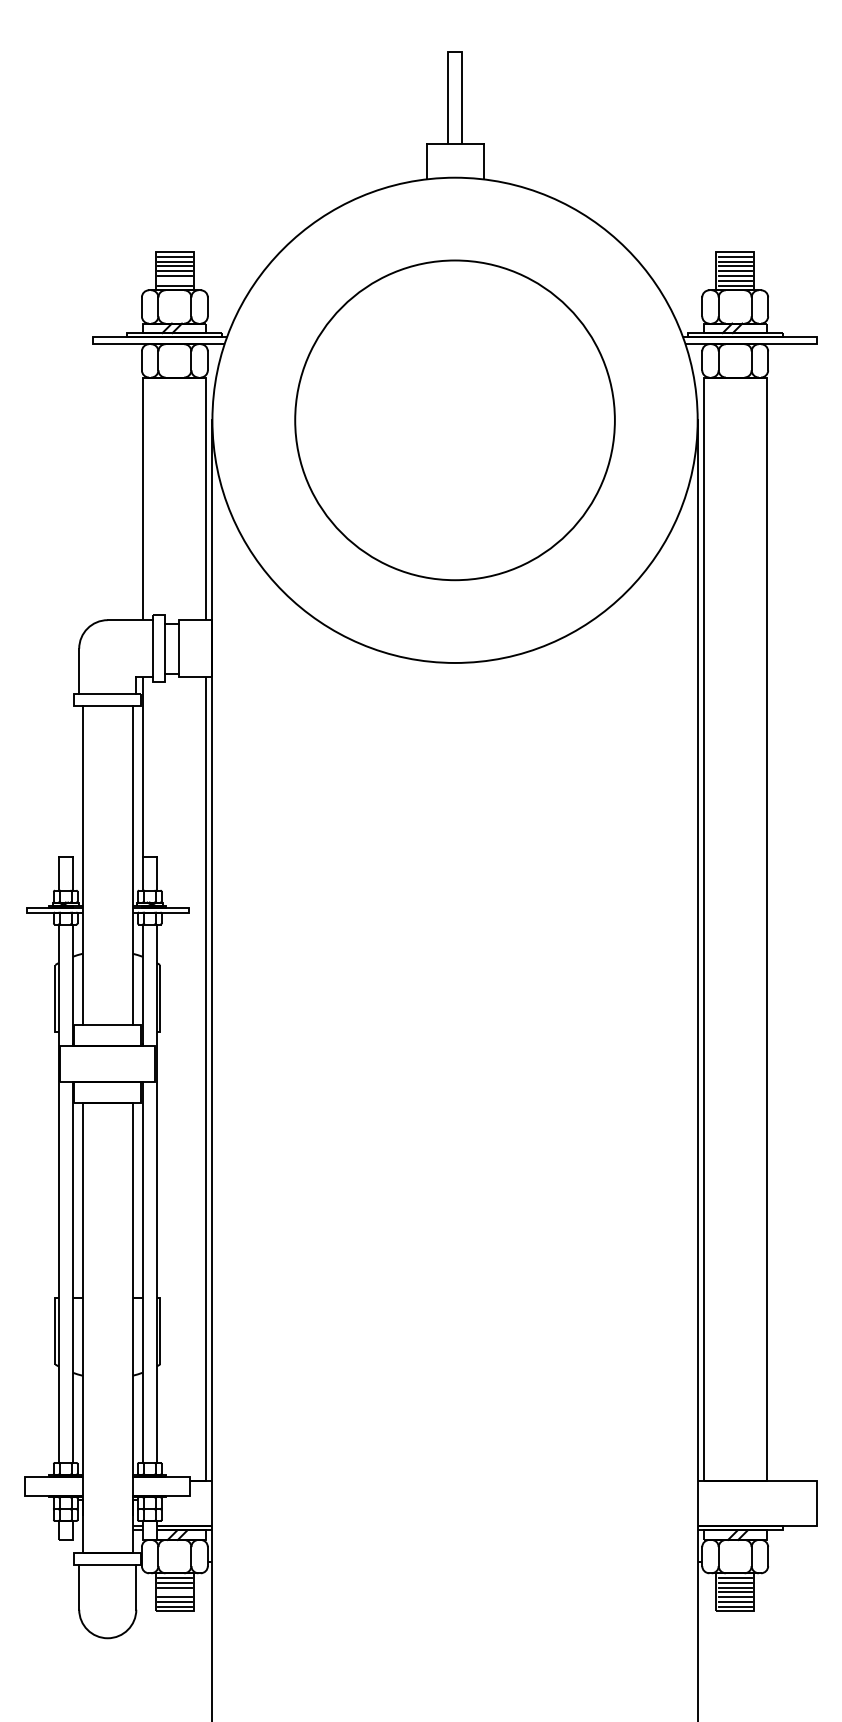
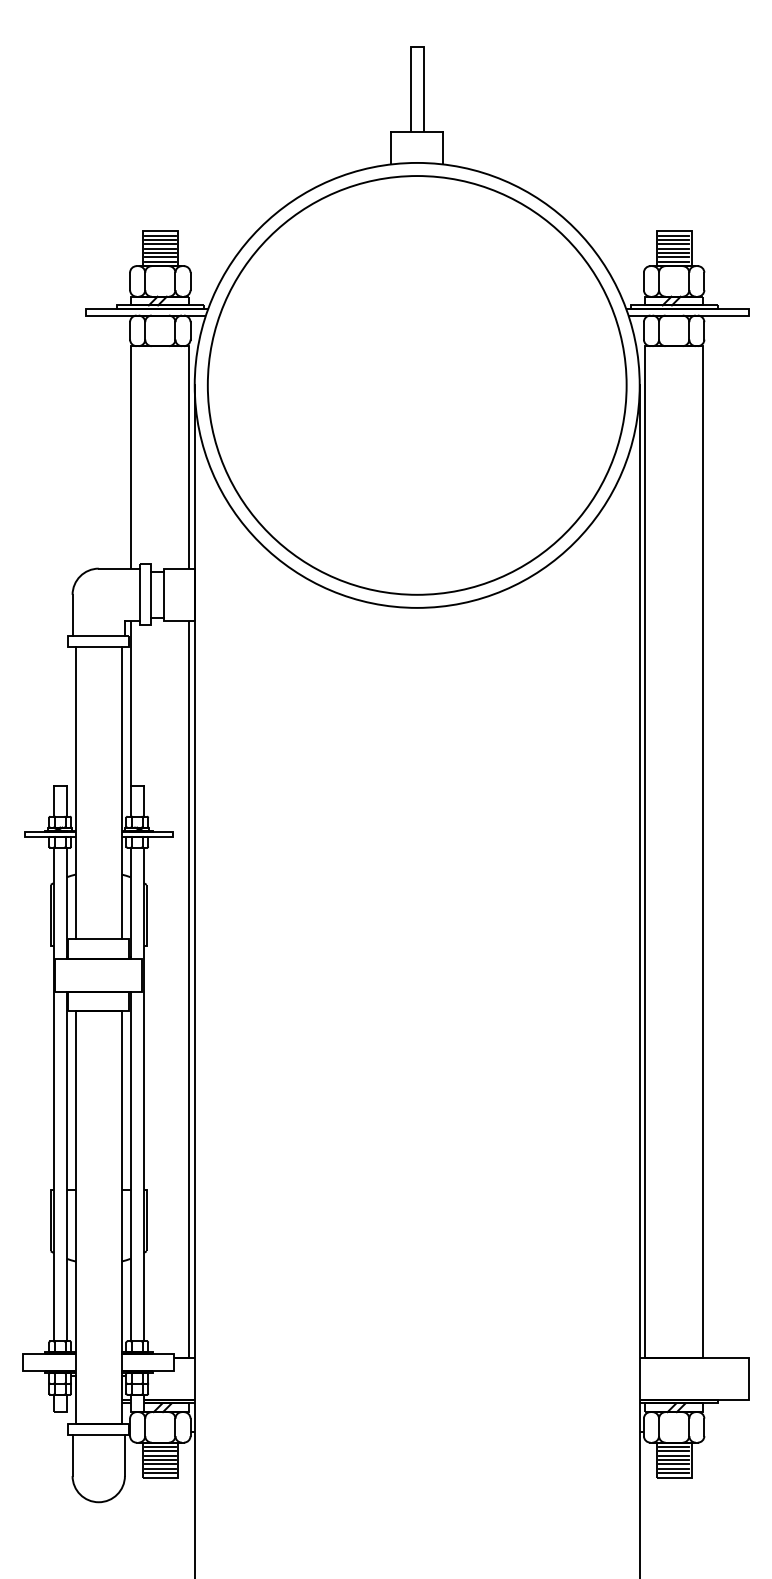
line: (174, 280) -> (159, 257), added
circle: (454, 420) -> (416, 385), size x1.43
line: (174, 1592) -> (159, 1460), added

